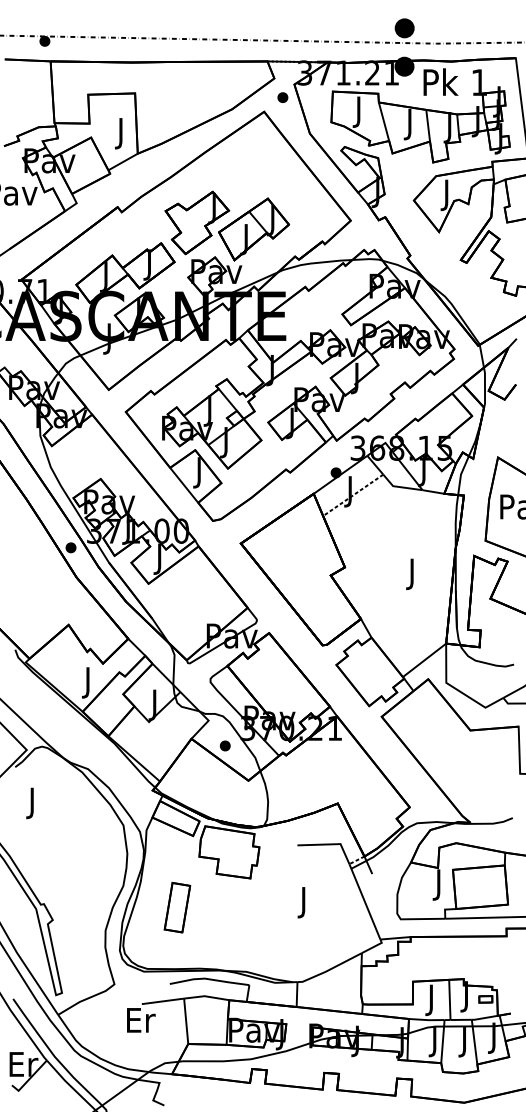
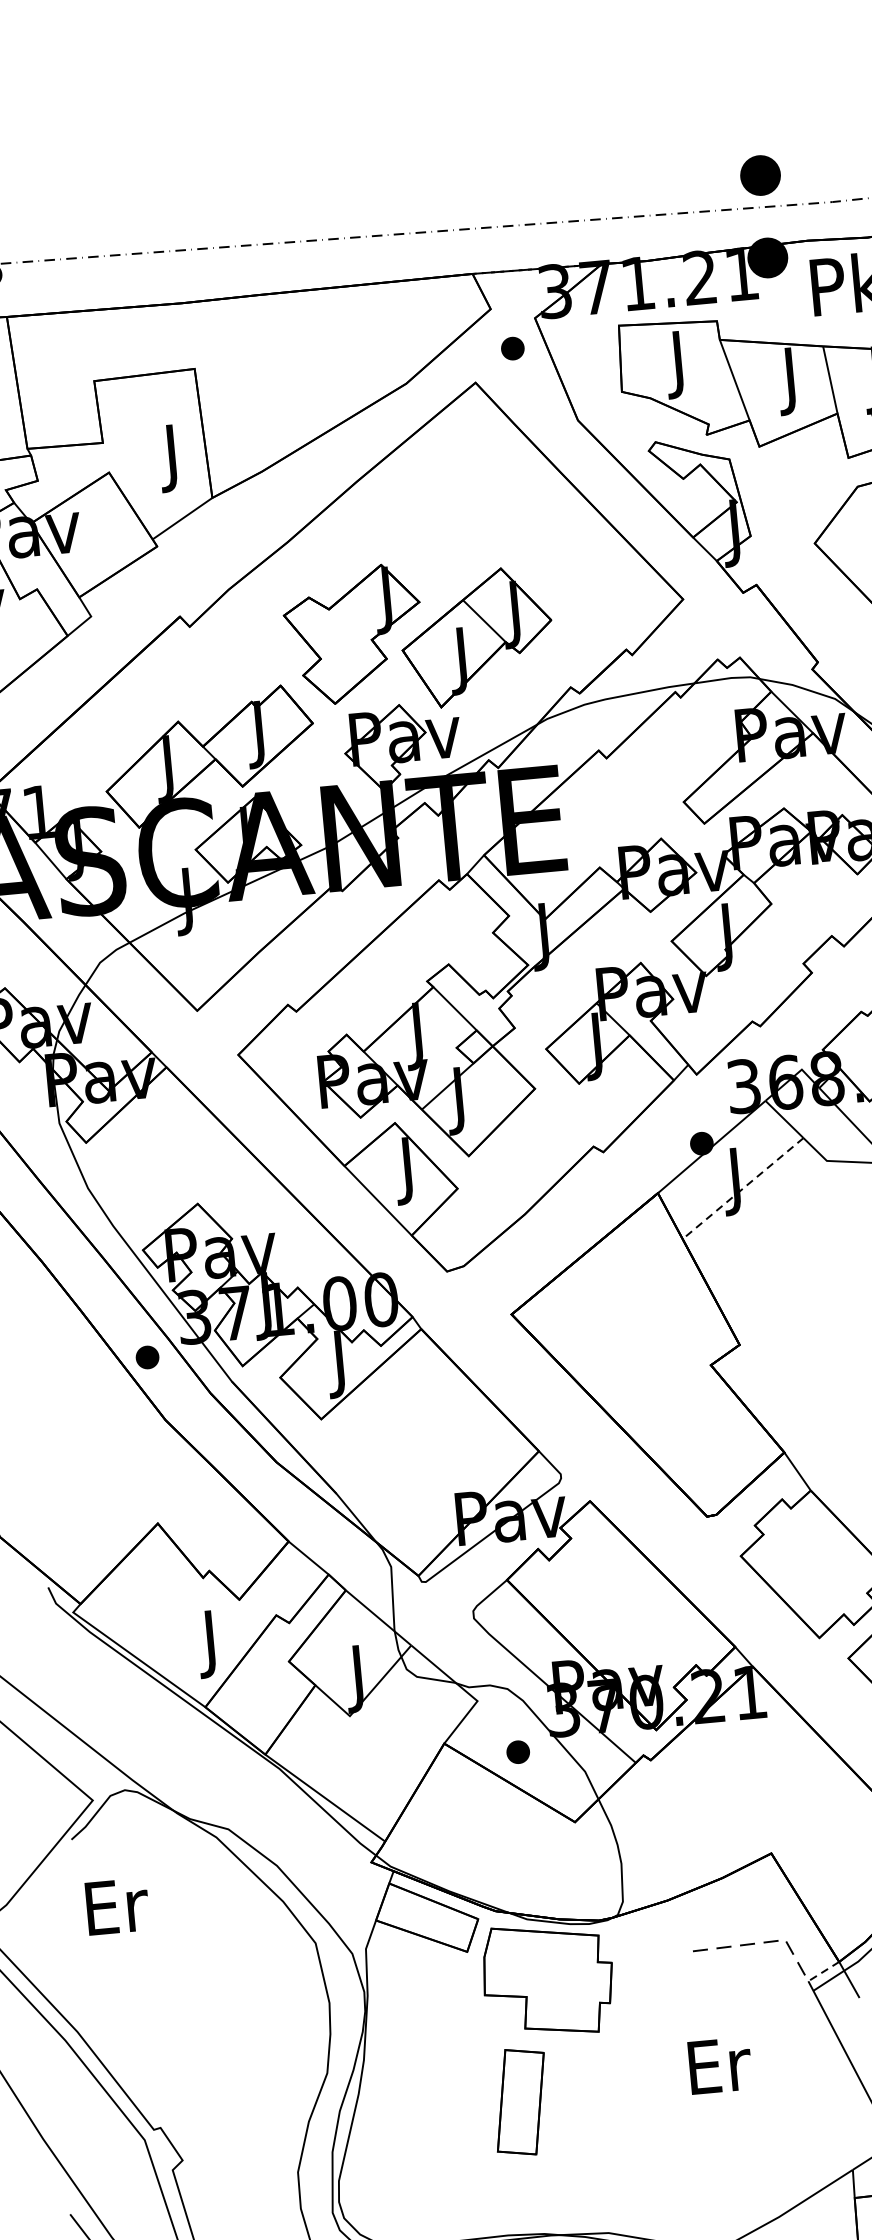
text: (33, 803) -> (117, 1913), J -> Er
line: (330, 844) -> (763, 1942), solid -> dashed
text: (304, 902) -> (719, 2072), J -> Er
part: (177, 907) -> (520, 2101), moved

